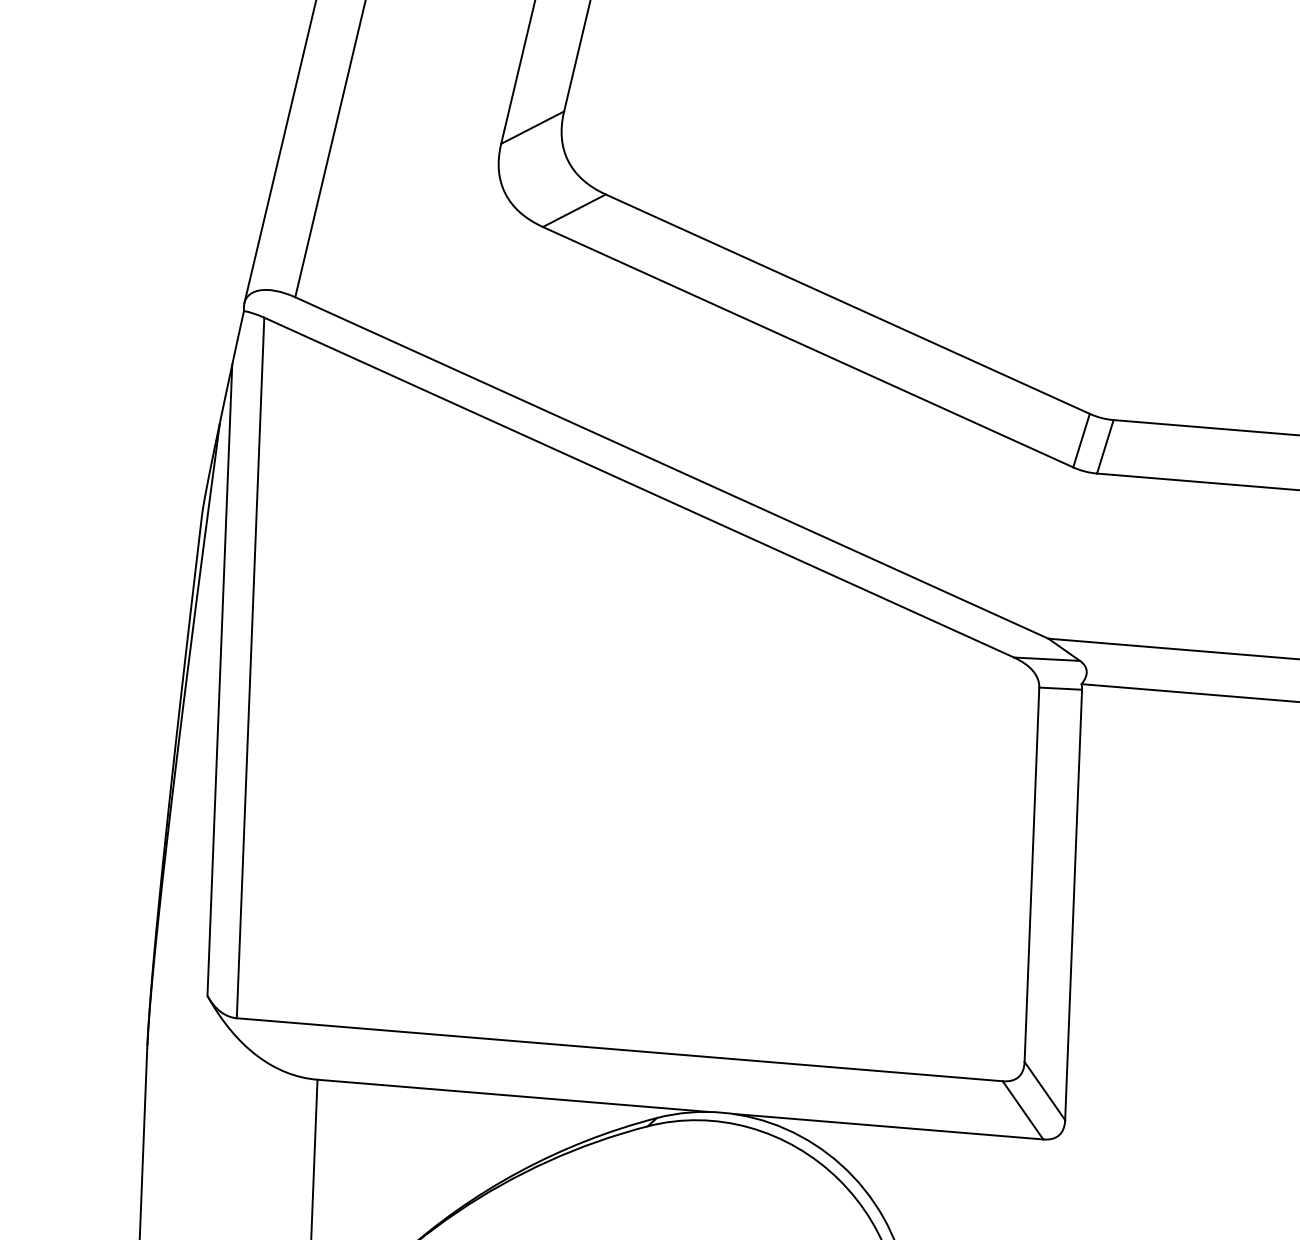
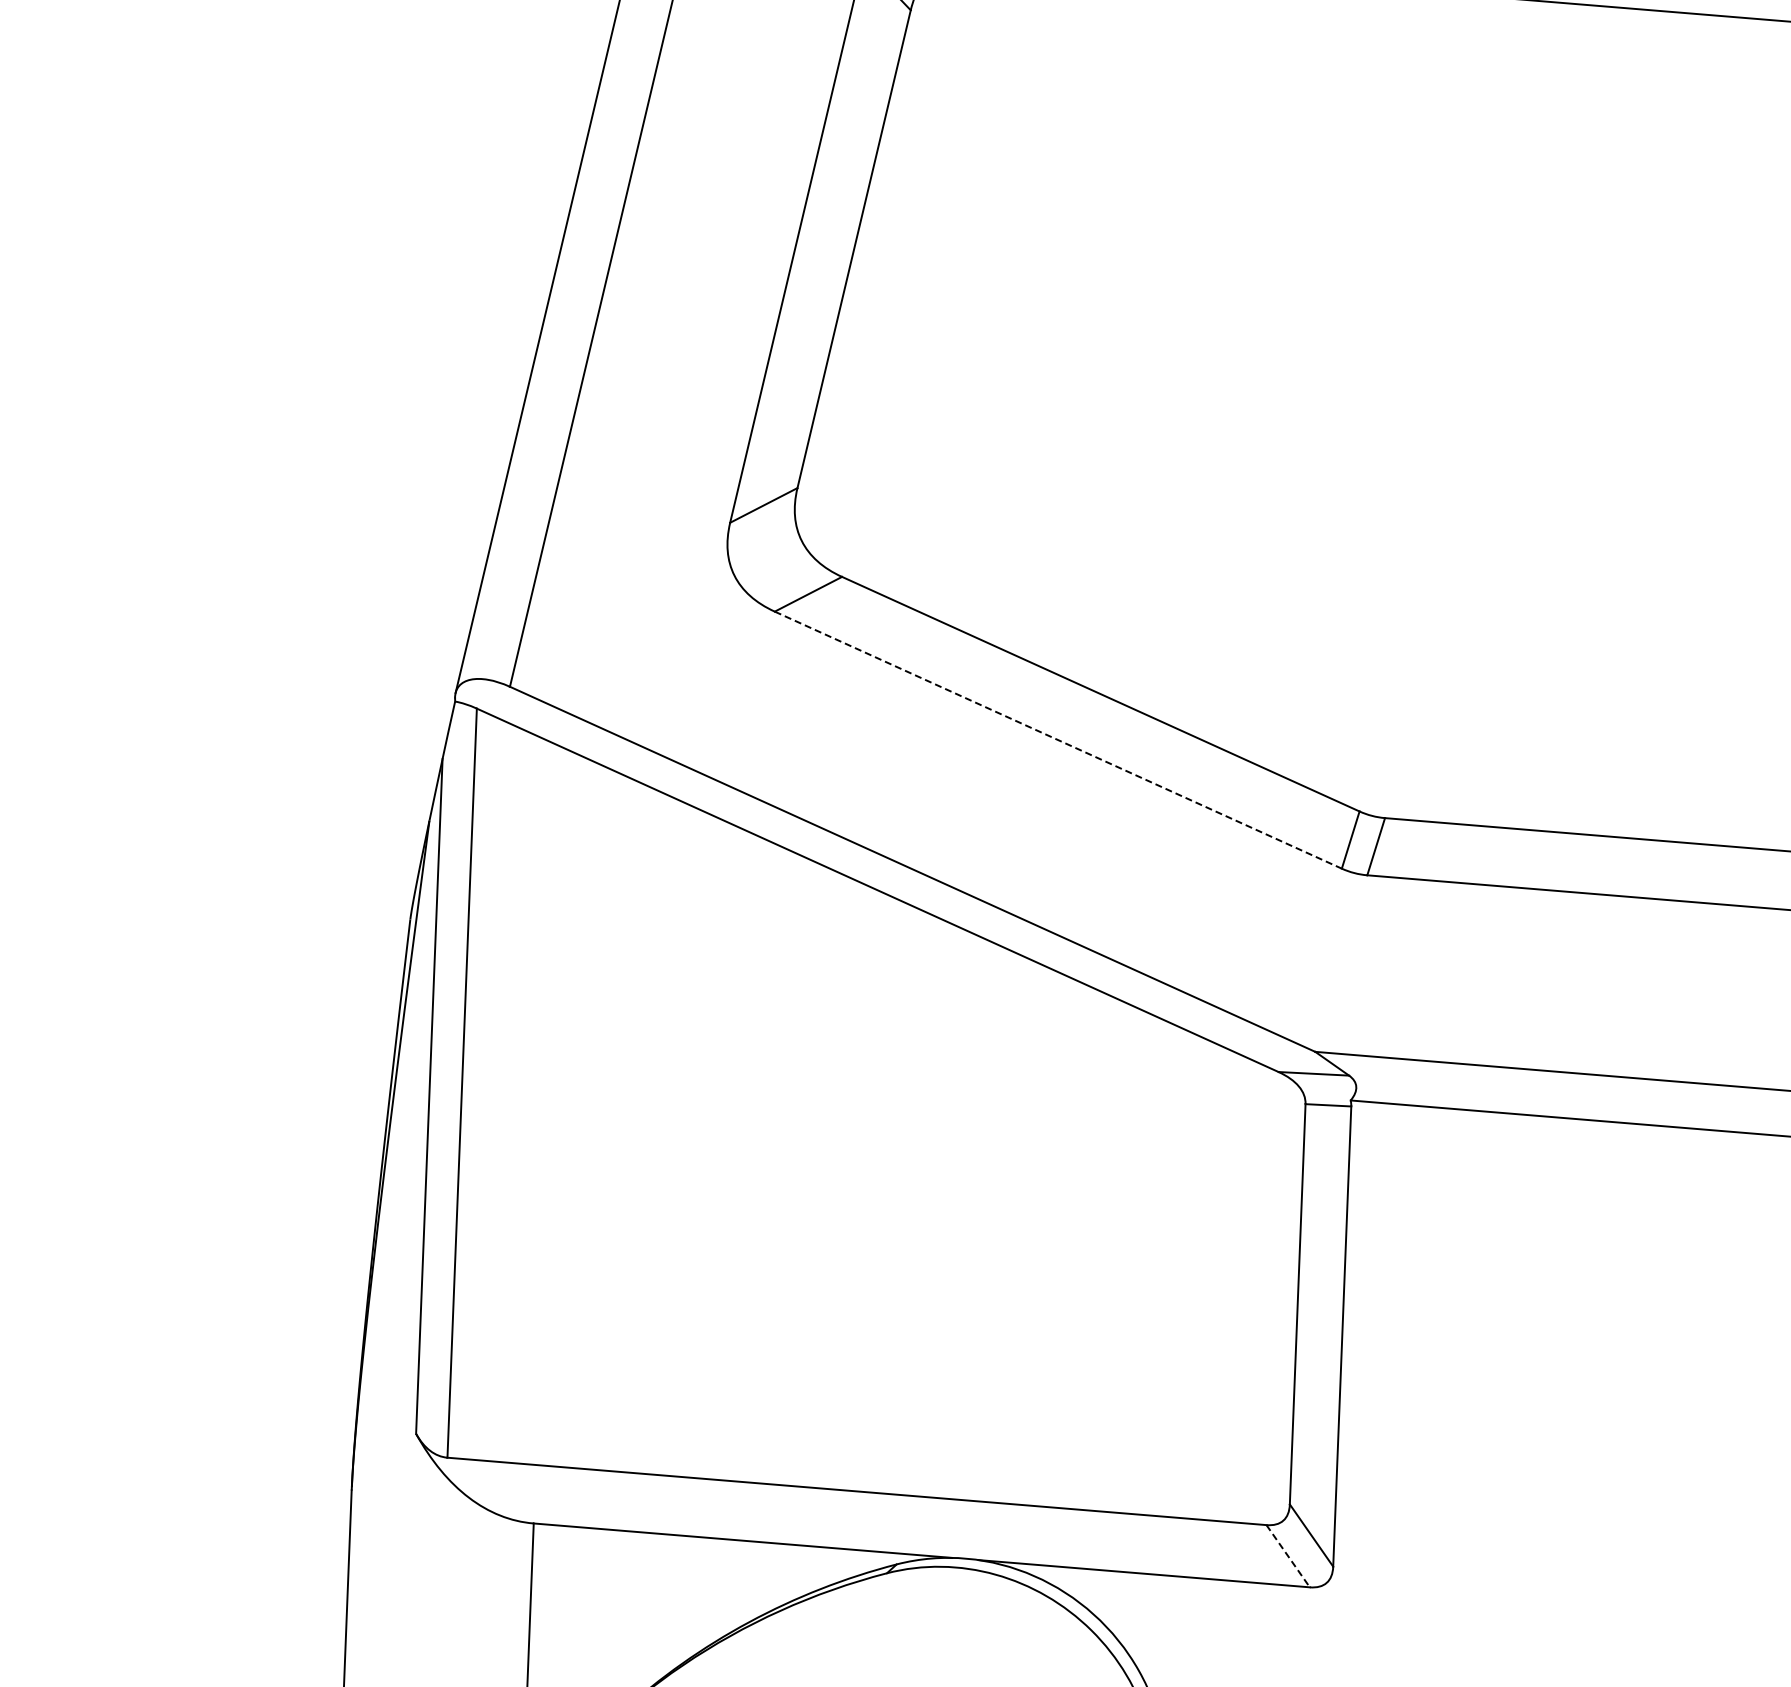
line: (808, 347) -> (1058, 740), solid -> dashed
line: (1023, 1110) -> (1288, 1556), solid -> dashed

